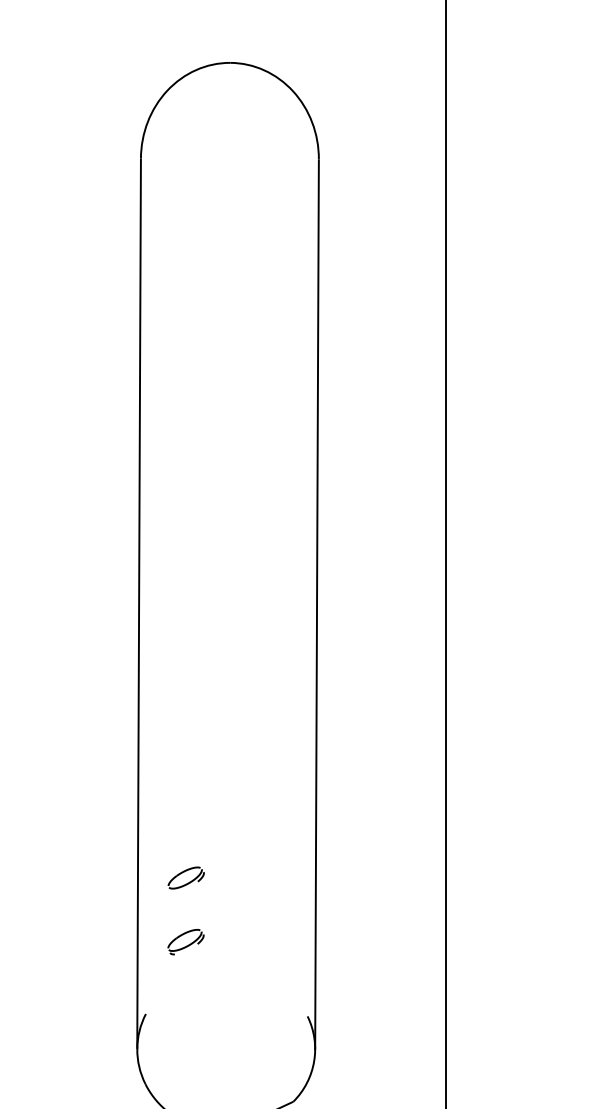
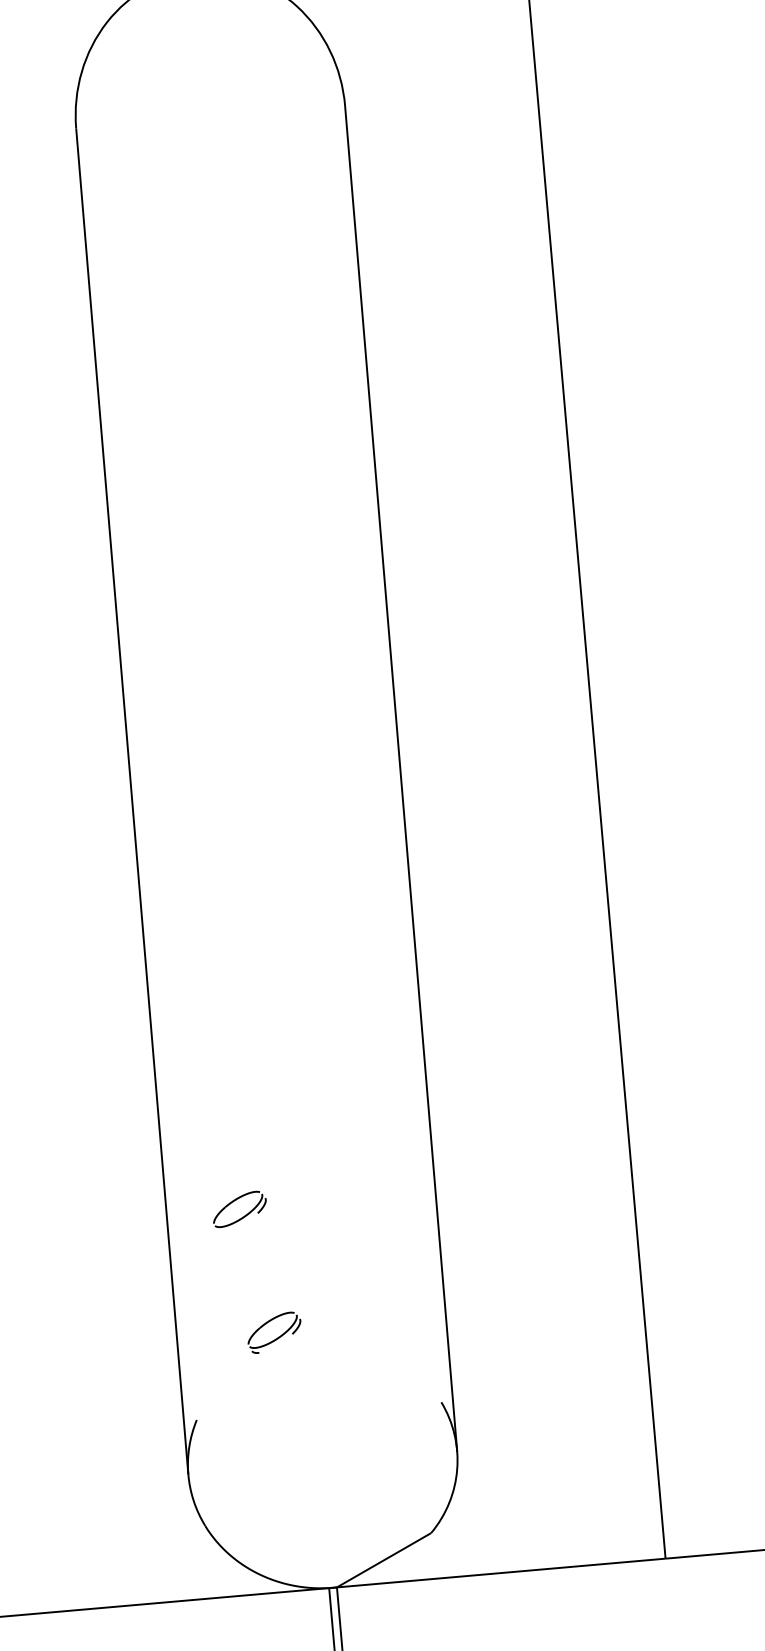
part: (185, 942) -> (273, 1333), moved

